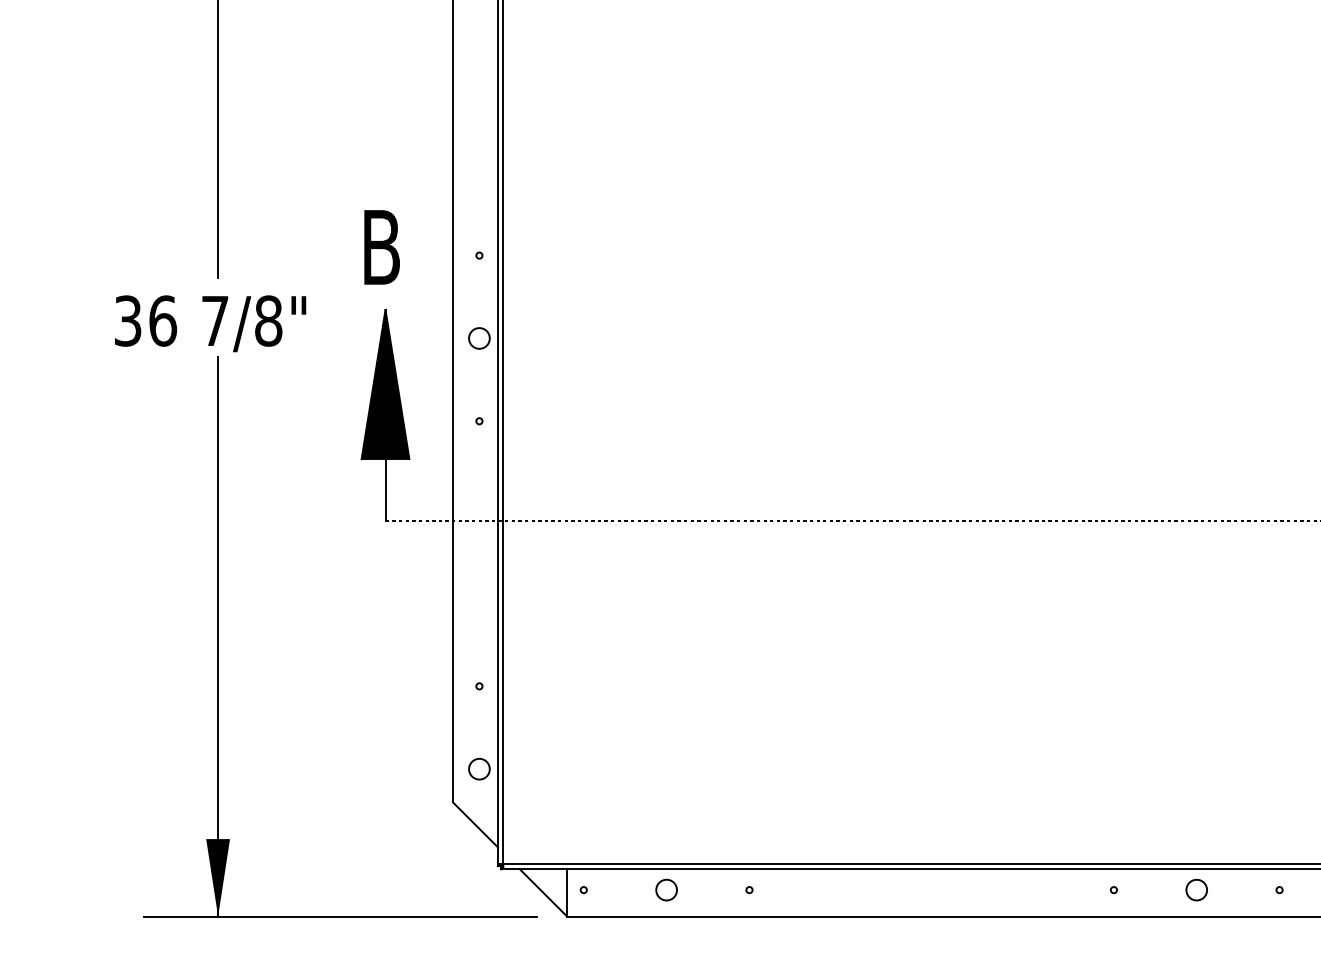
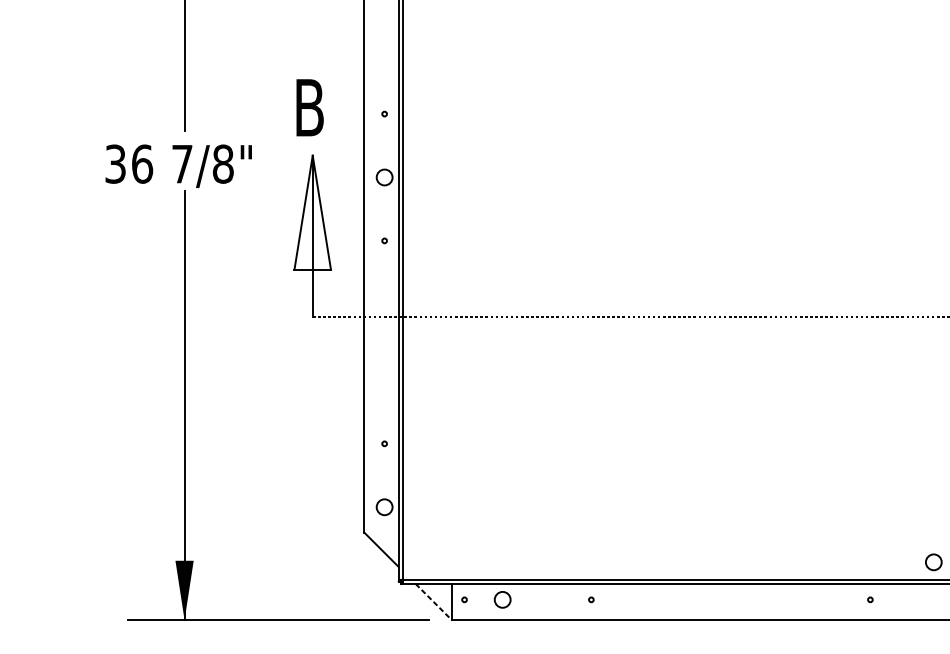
fill: (385, 384) -> (312, 212), removed
circle: (666, 889) -> (502, 599), moved
circle: (1196, 889) -> (933, 561), moved
line: (543, 893) -> (433, 602), solid -> dashed

